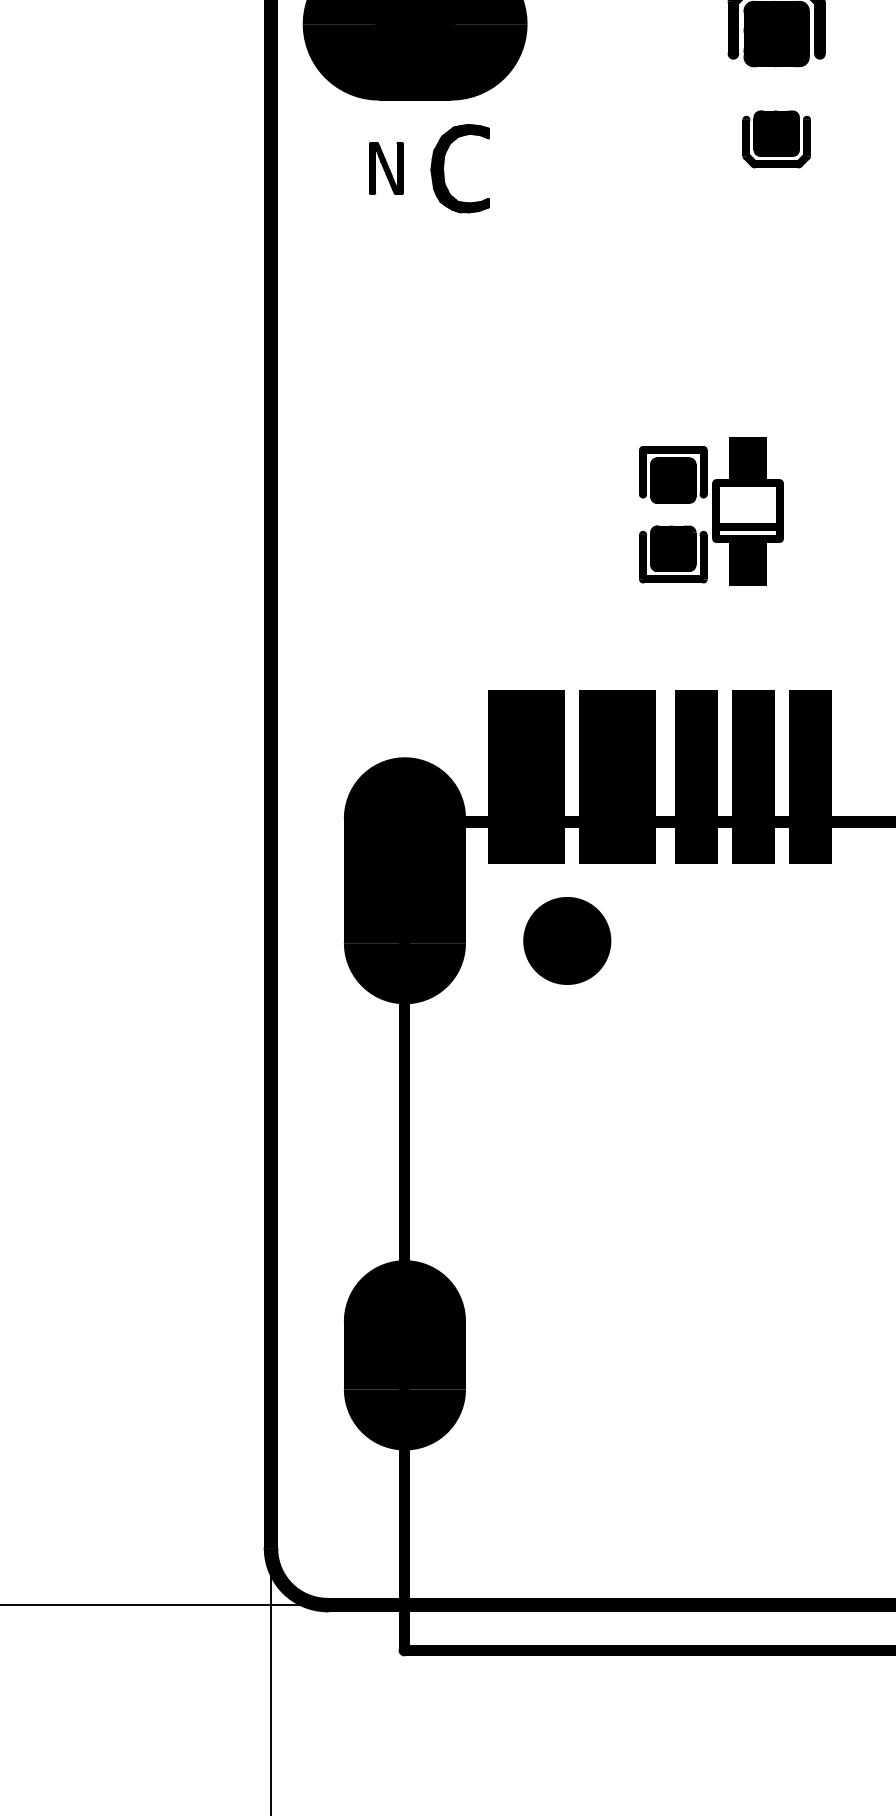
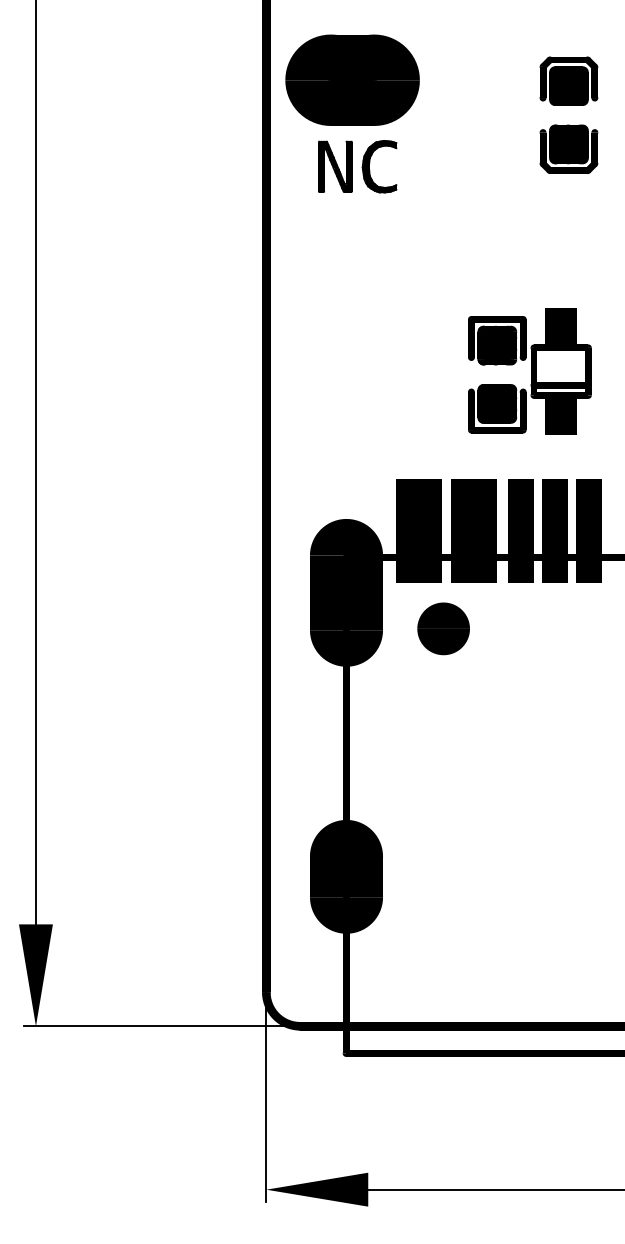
part: (775, 138) -> (568, 148), size x1.43
part: (386, 168) -> (335, 166), size x1.67
part: (710, 510) -> (529, 371), size x1.43

